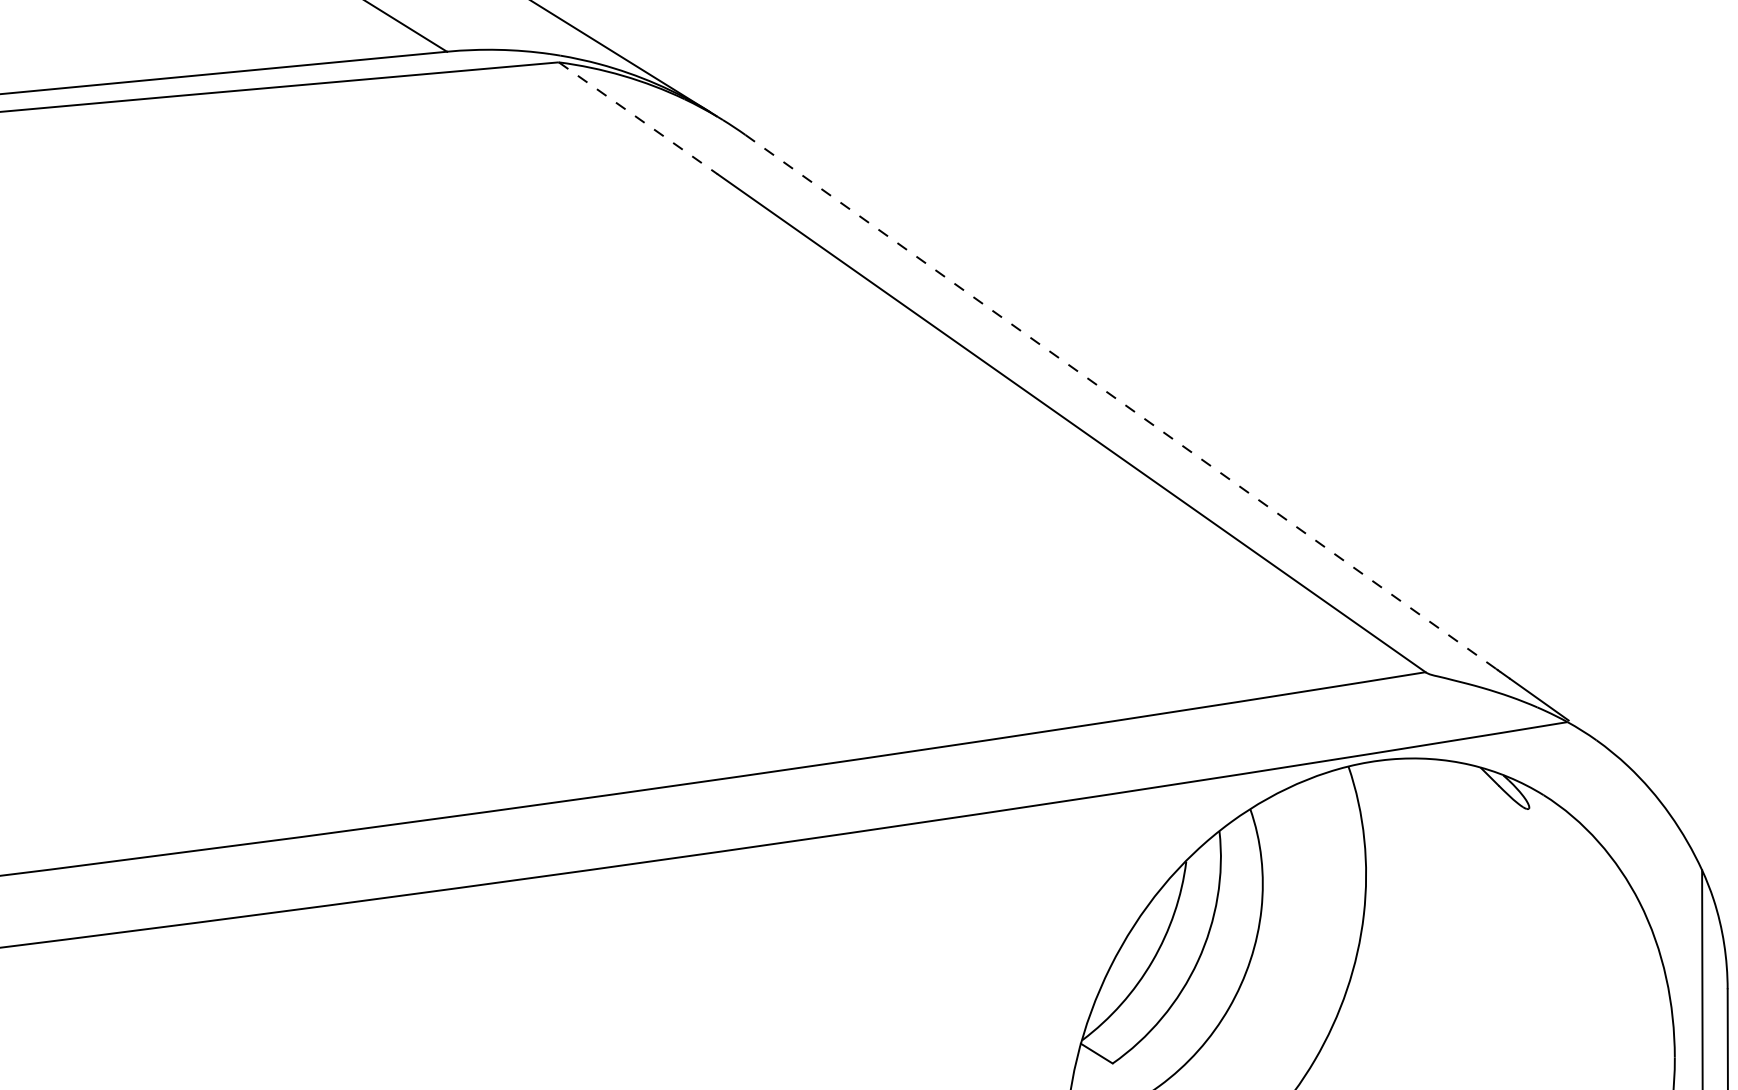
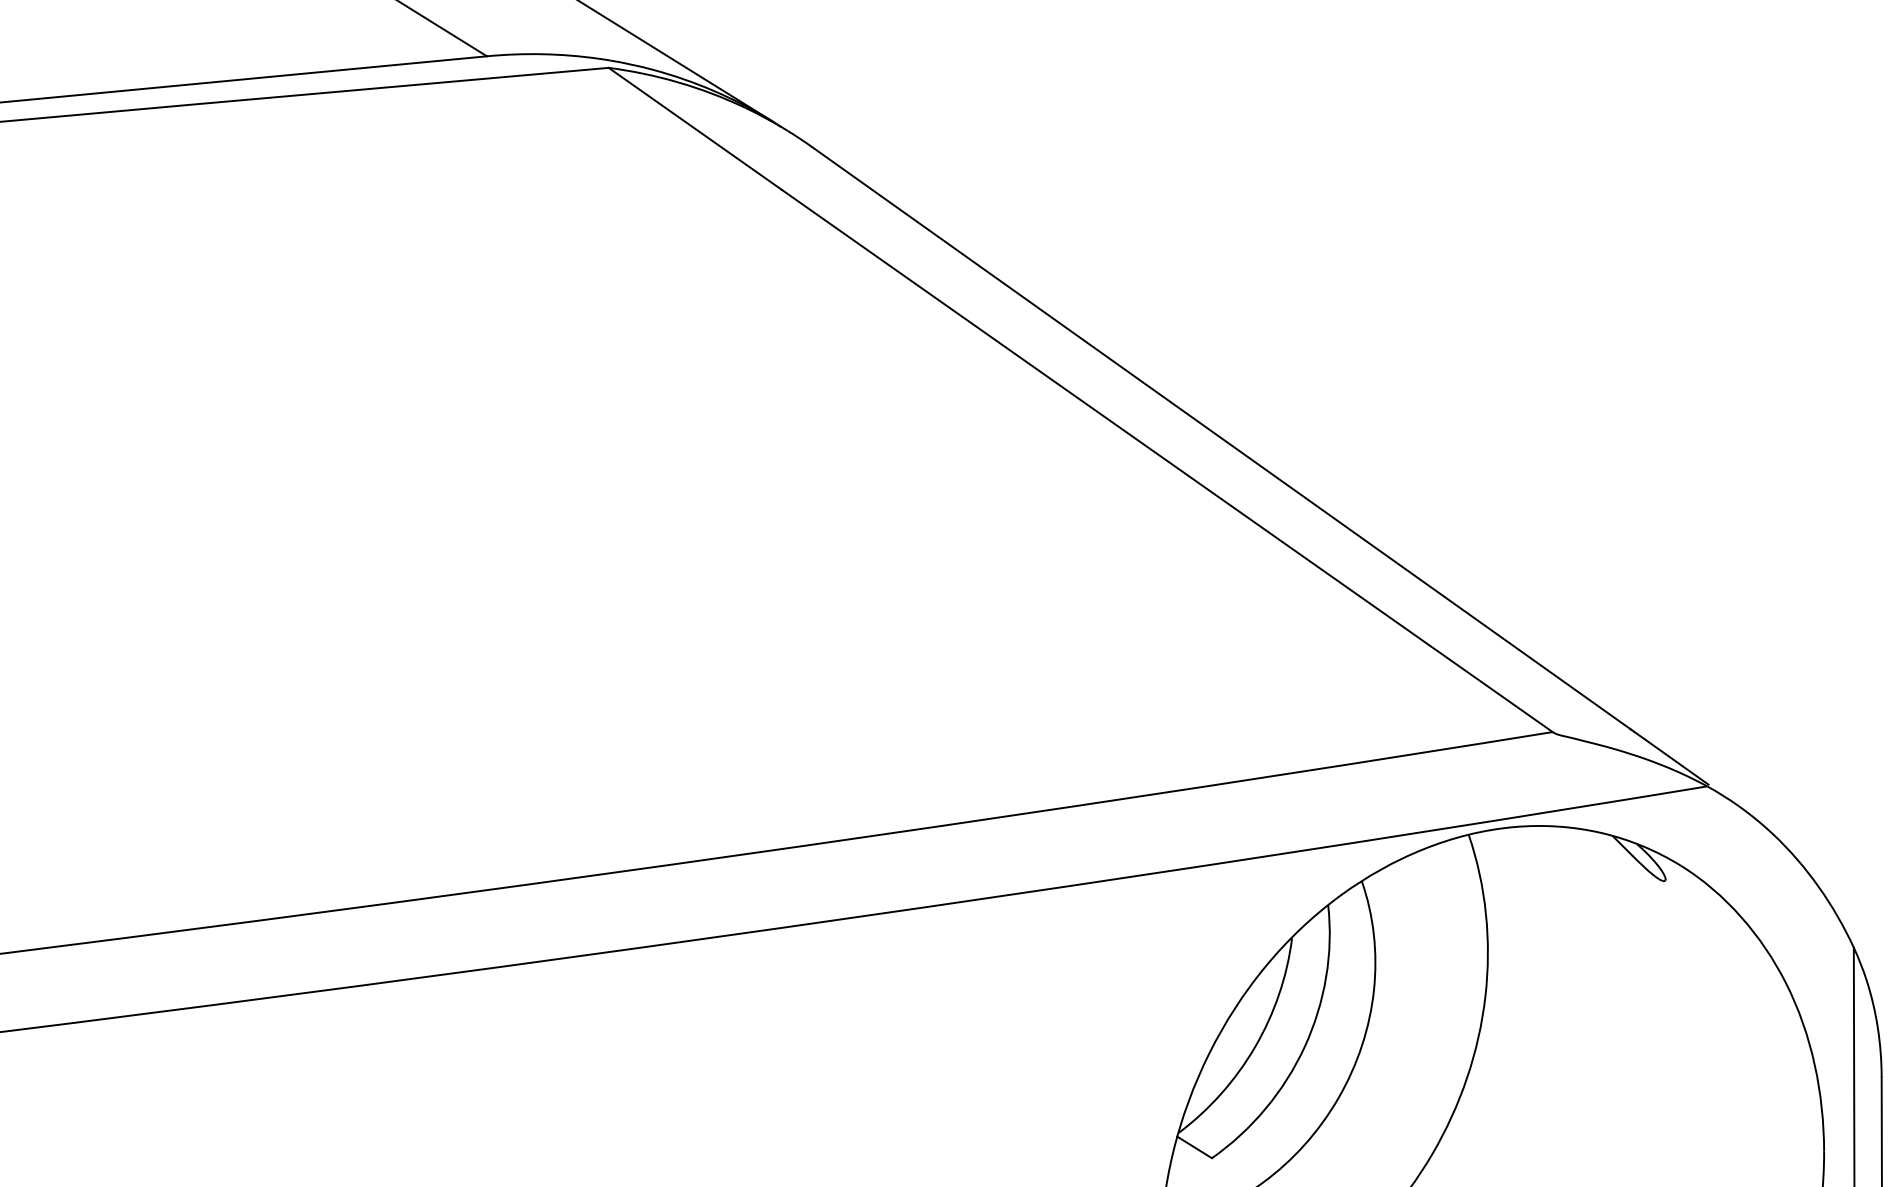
line: (638, 118) -> (695, 128), dashed -> solid
line: (1121, 402) -> (1221, 438), dashed -> solid

